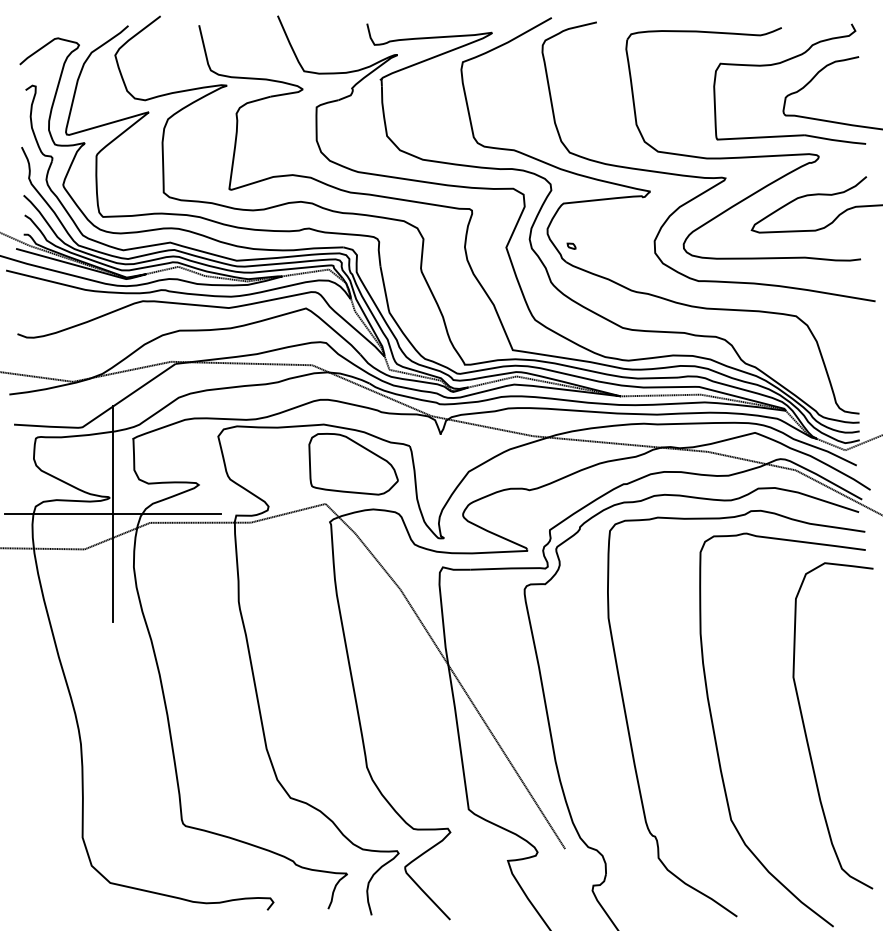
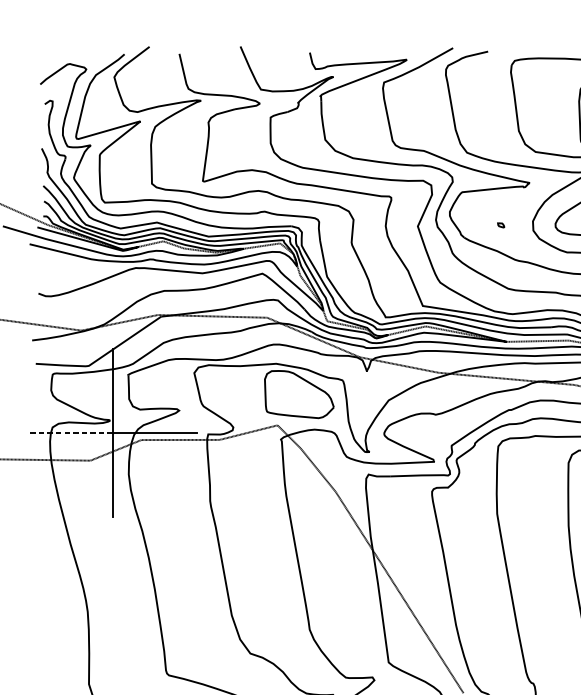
part: (571, 245) -> (501, 224), moved
line: (58, 514) -> (70, 433), solid -> dashed

